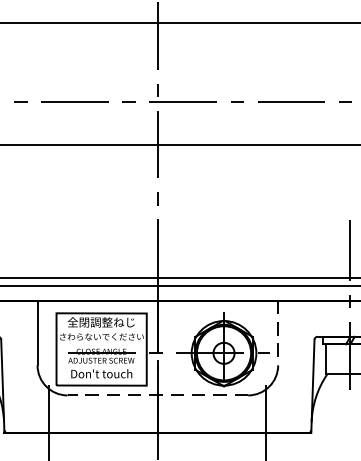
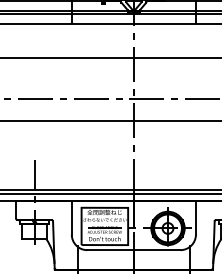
line: (277, 332) -> (195, 217), dashed -> solid
line: (157, 396) -> (133, 250), dashed -> solid

